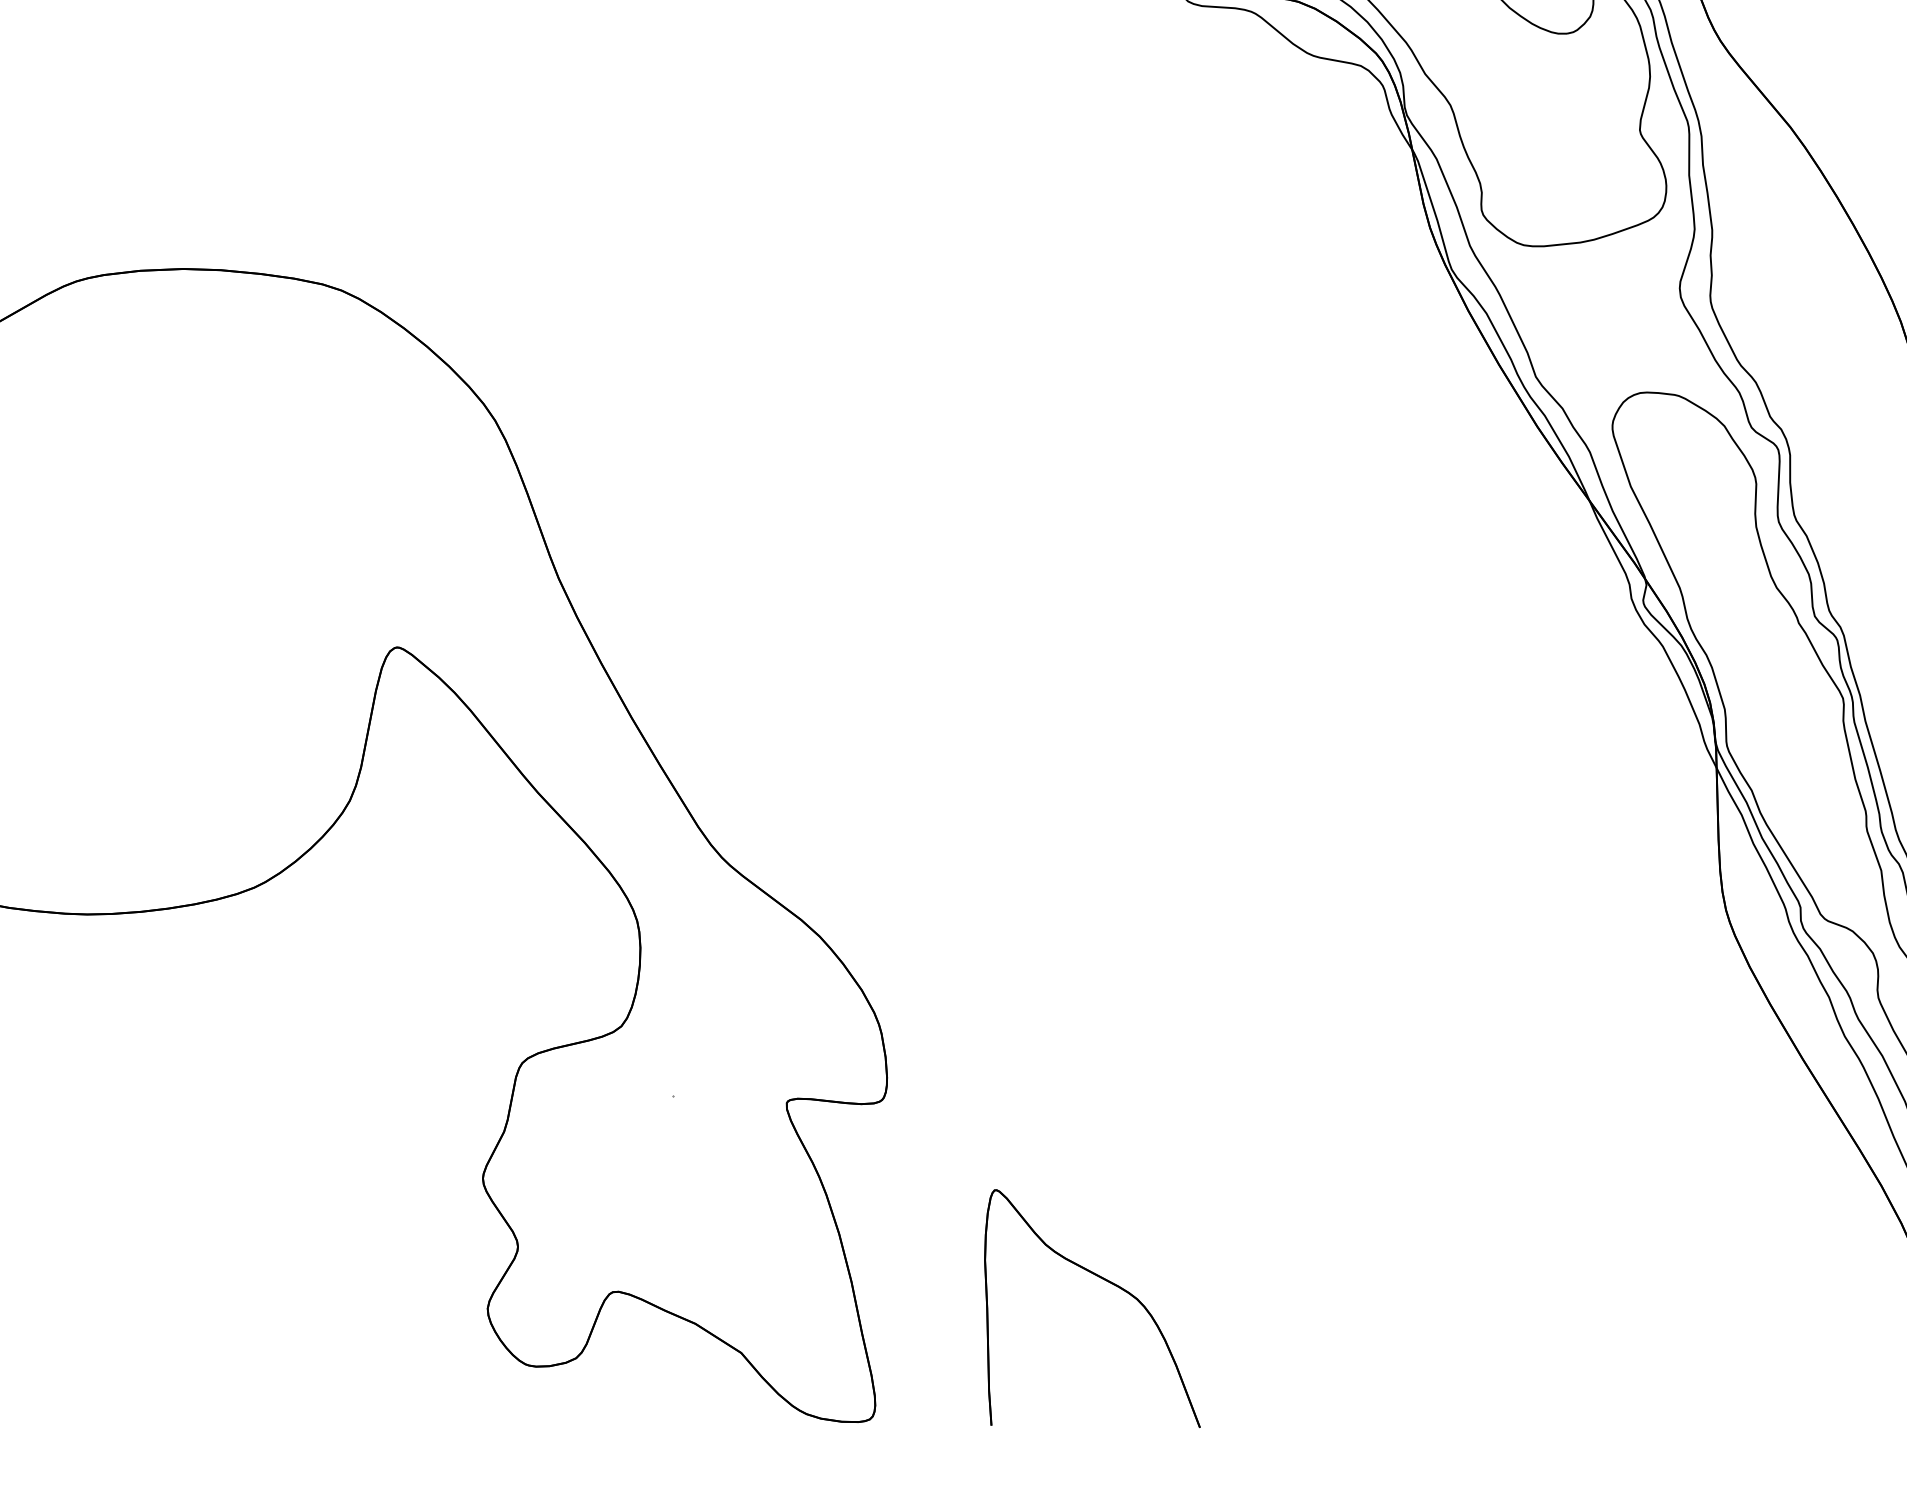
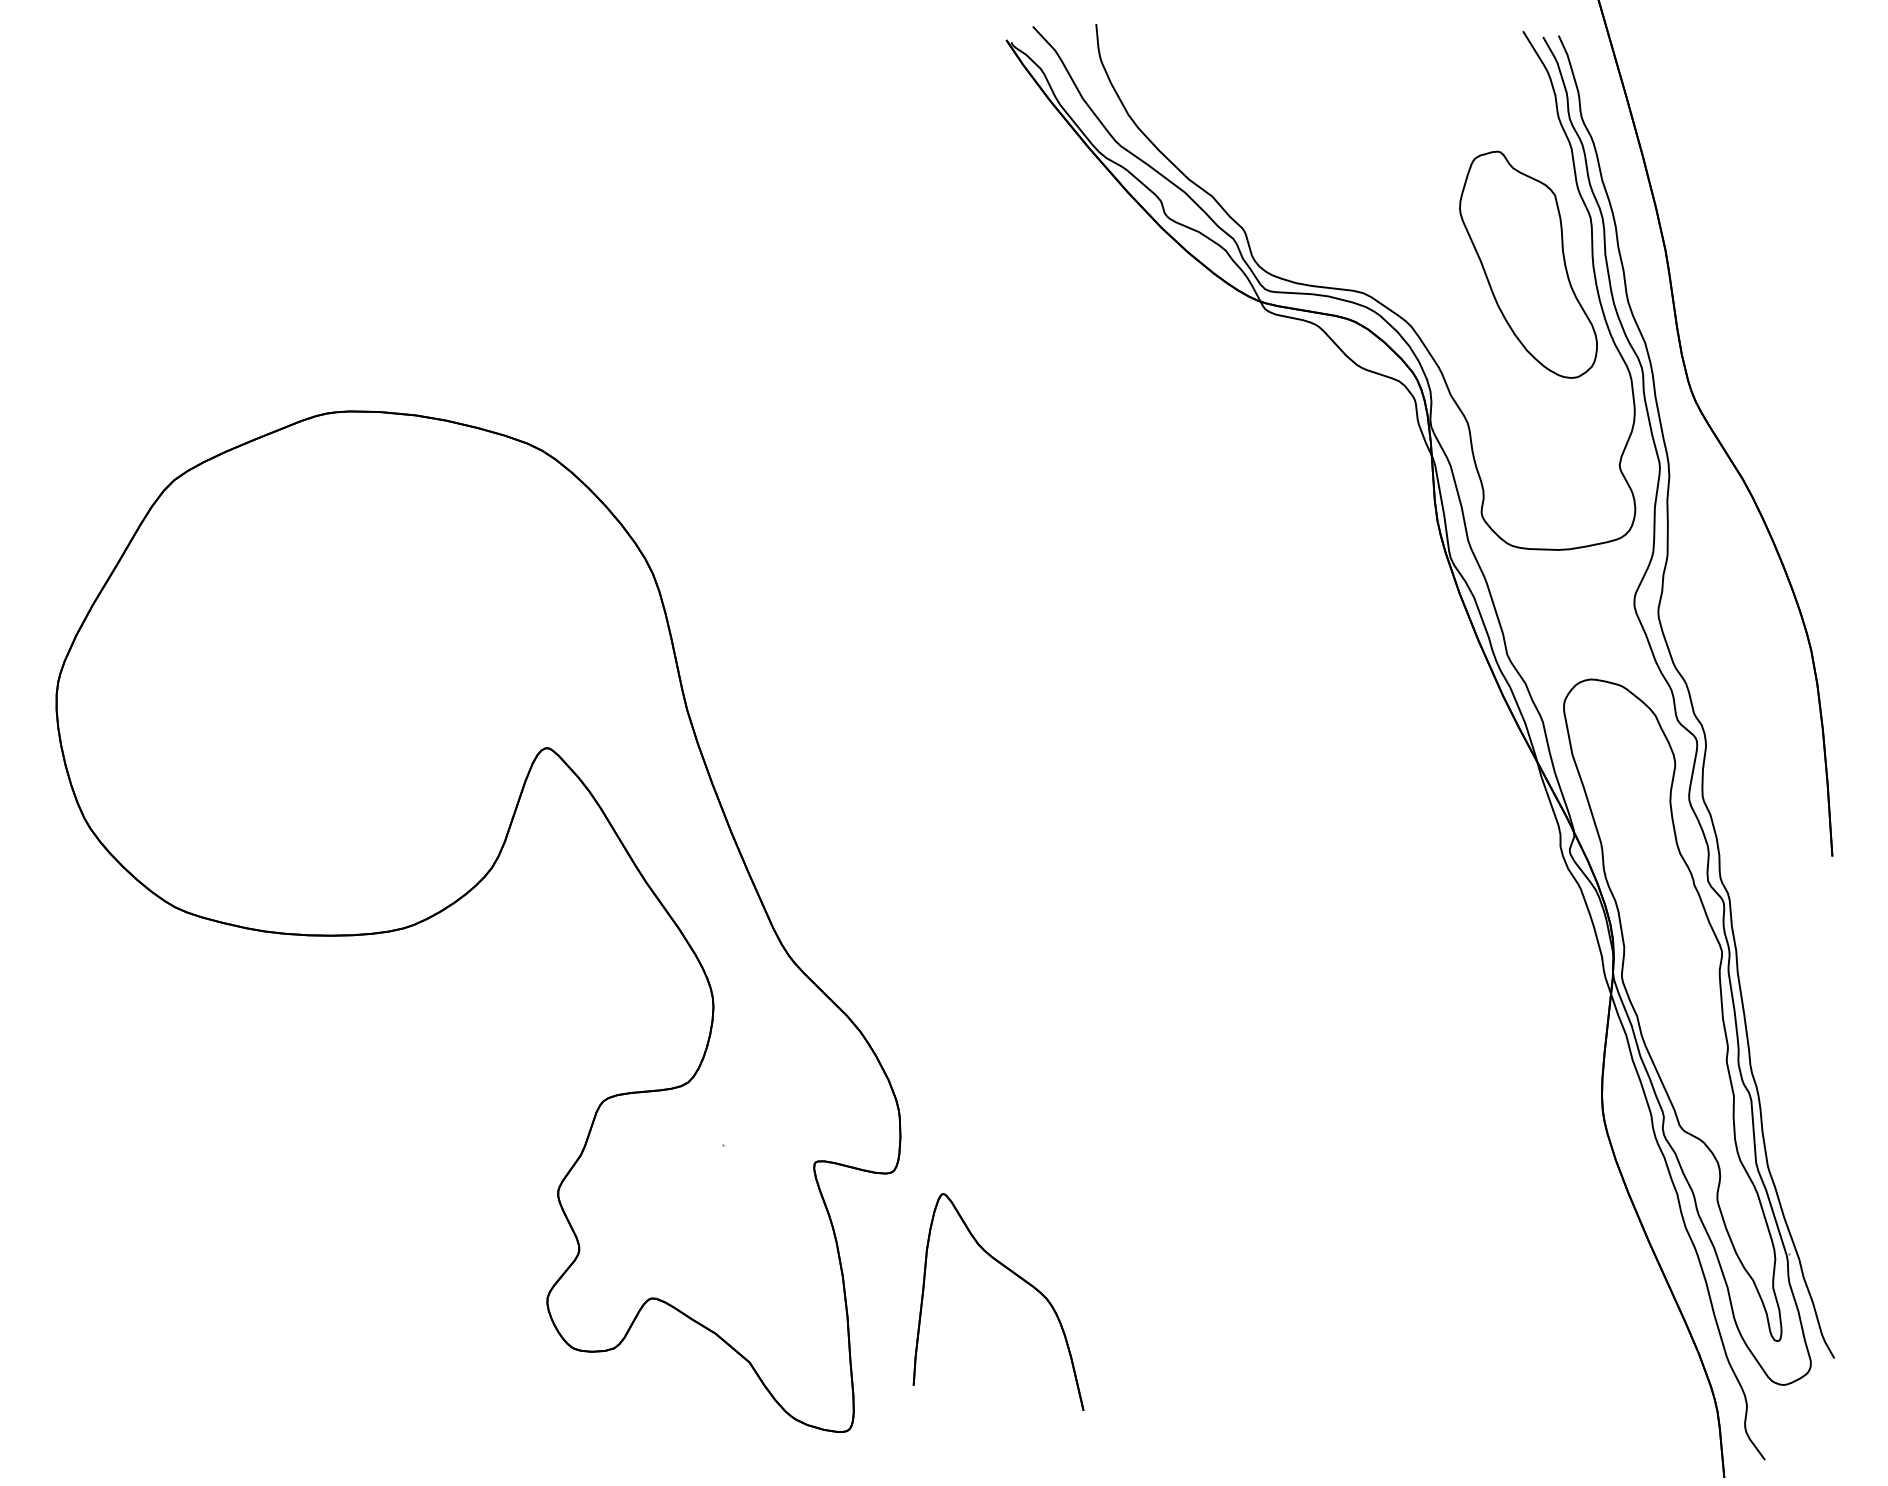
part: (1095, 1276) -> (1015, 1275), moved

